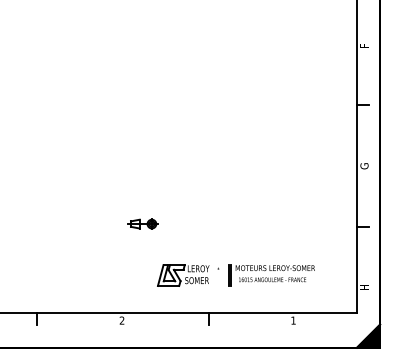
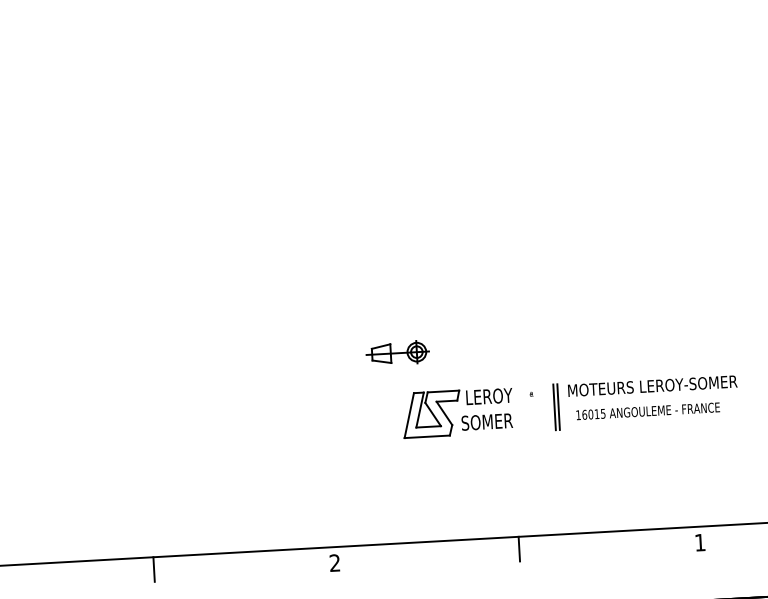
part: (142, 223) -> (396, 352), moved
part: (235, 275) -> (568, 406), moved

